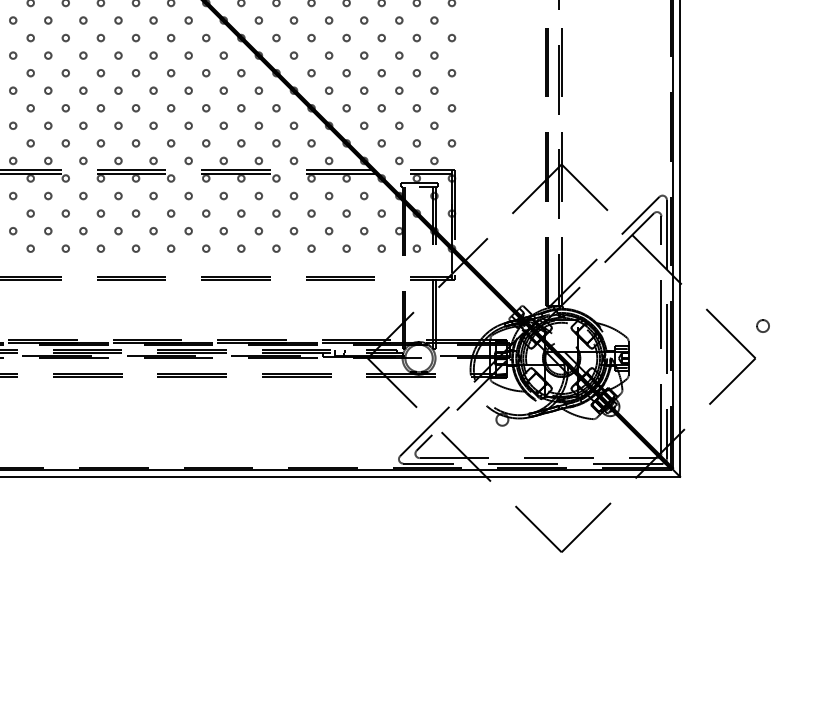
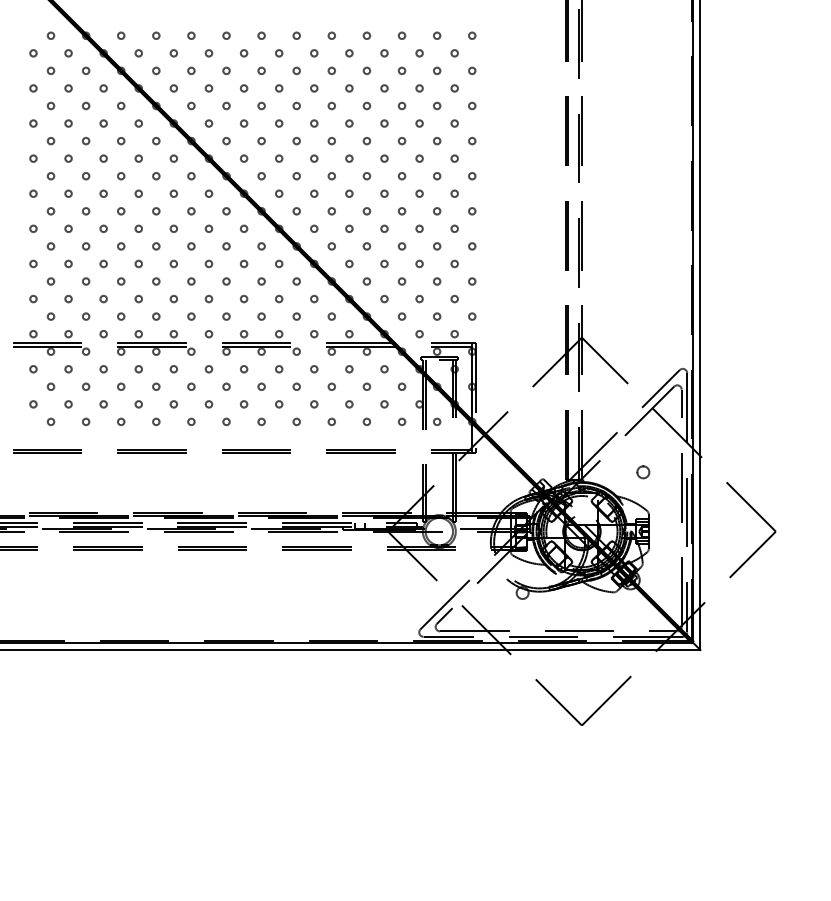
circle: (763, 326) -> (643, 472), moved

